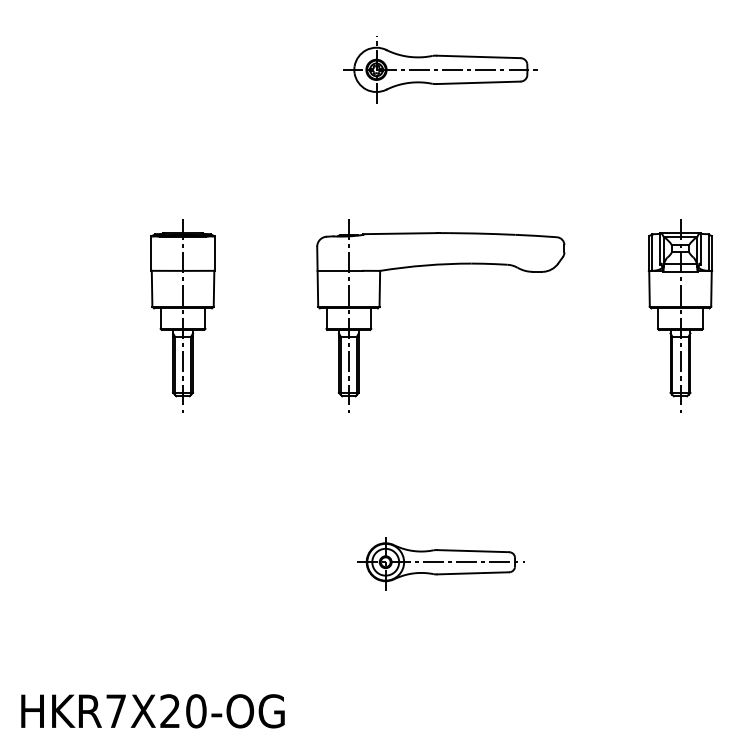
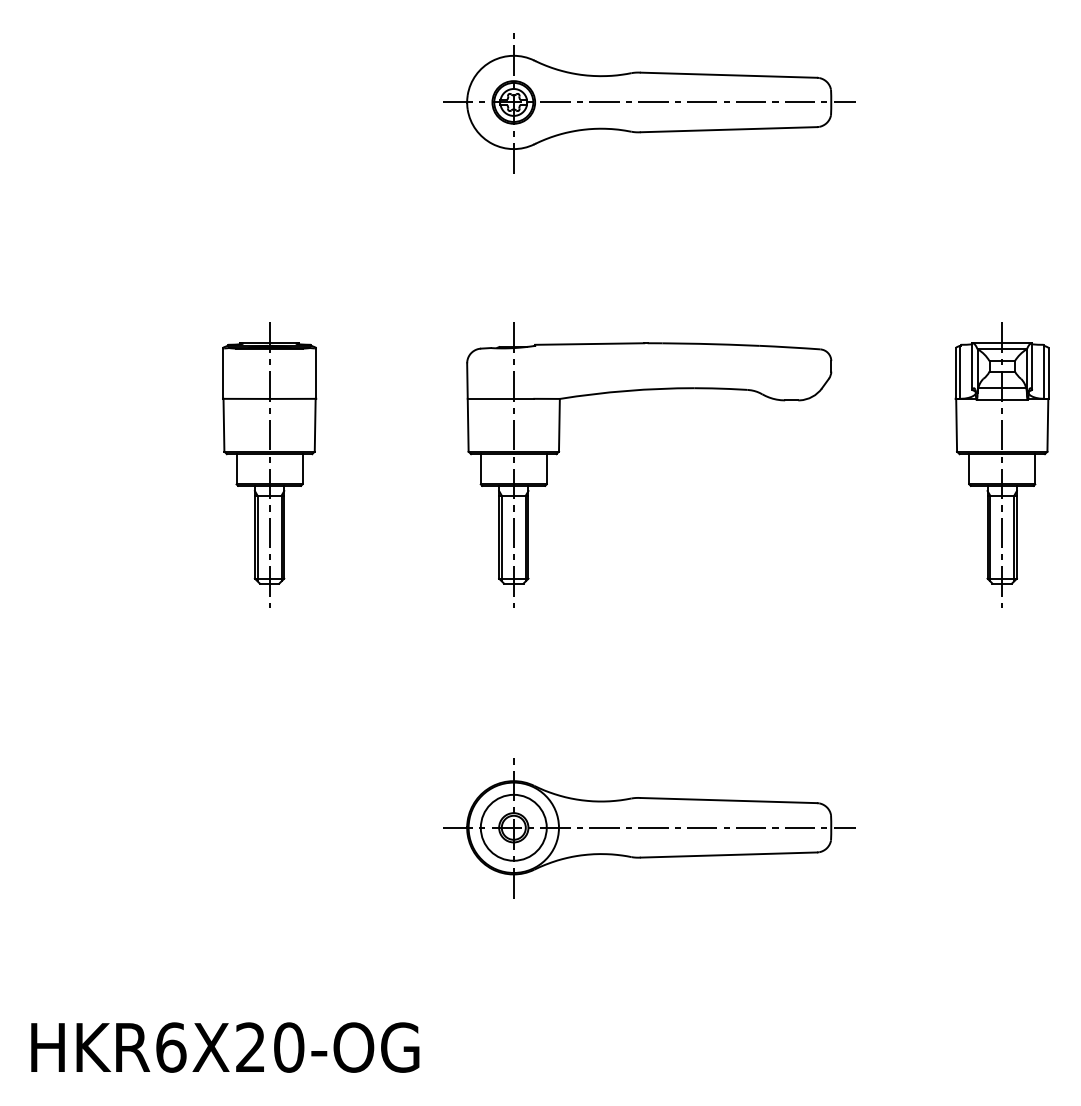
part: (440, 70) -> (648, 103), size x1.43
part: (440, 562) -> (648, 828), size x1.67
text: (116, 711) -> (171, 1047), HKR7X20-OG -> HKR6X20-OG

